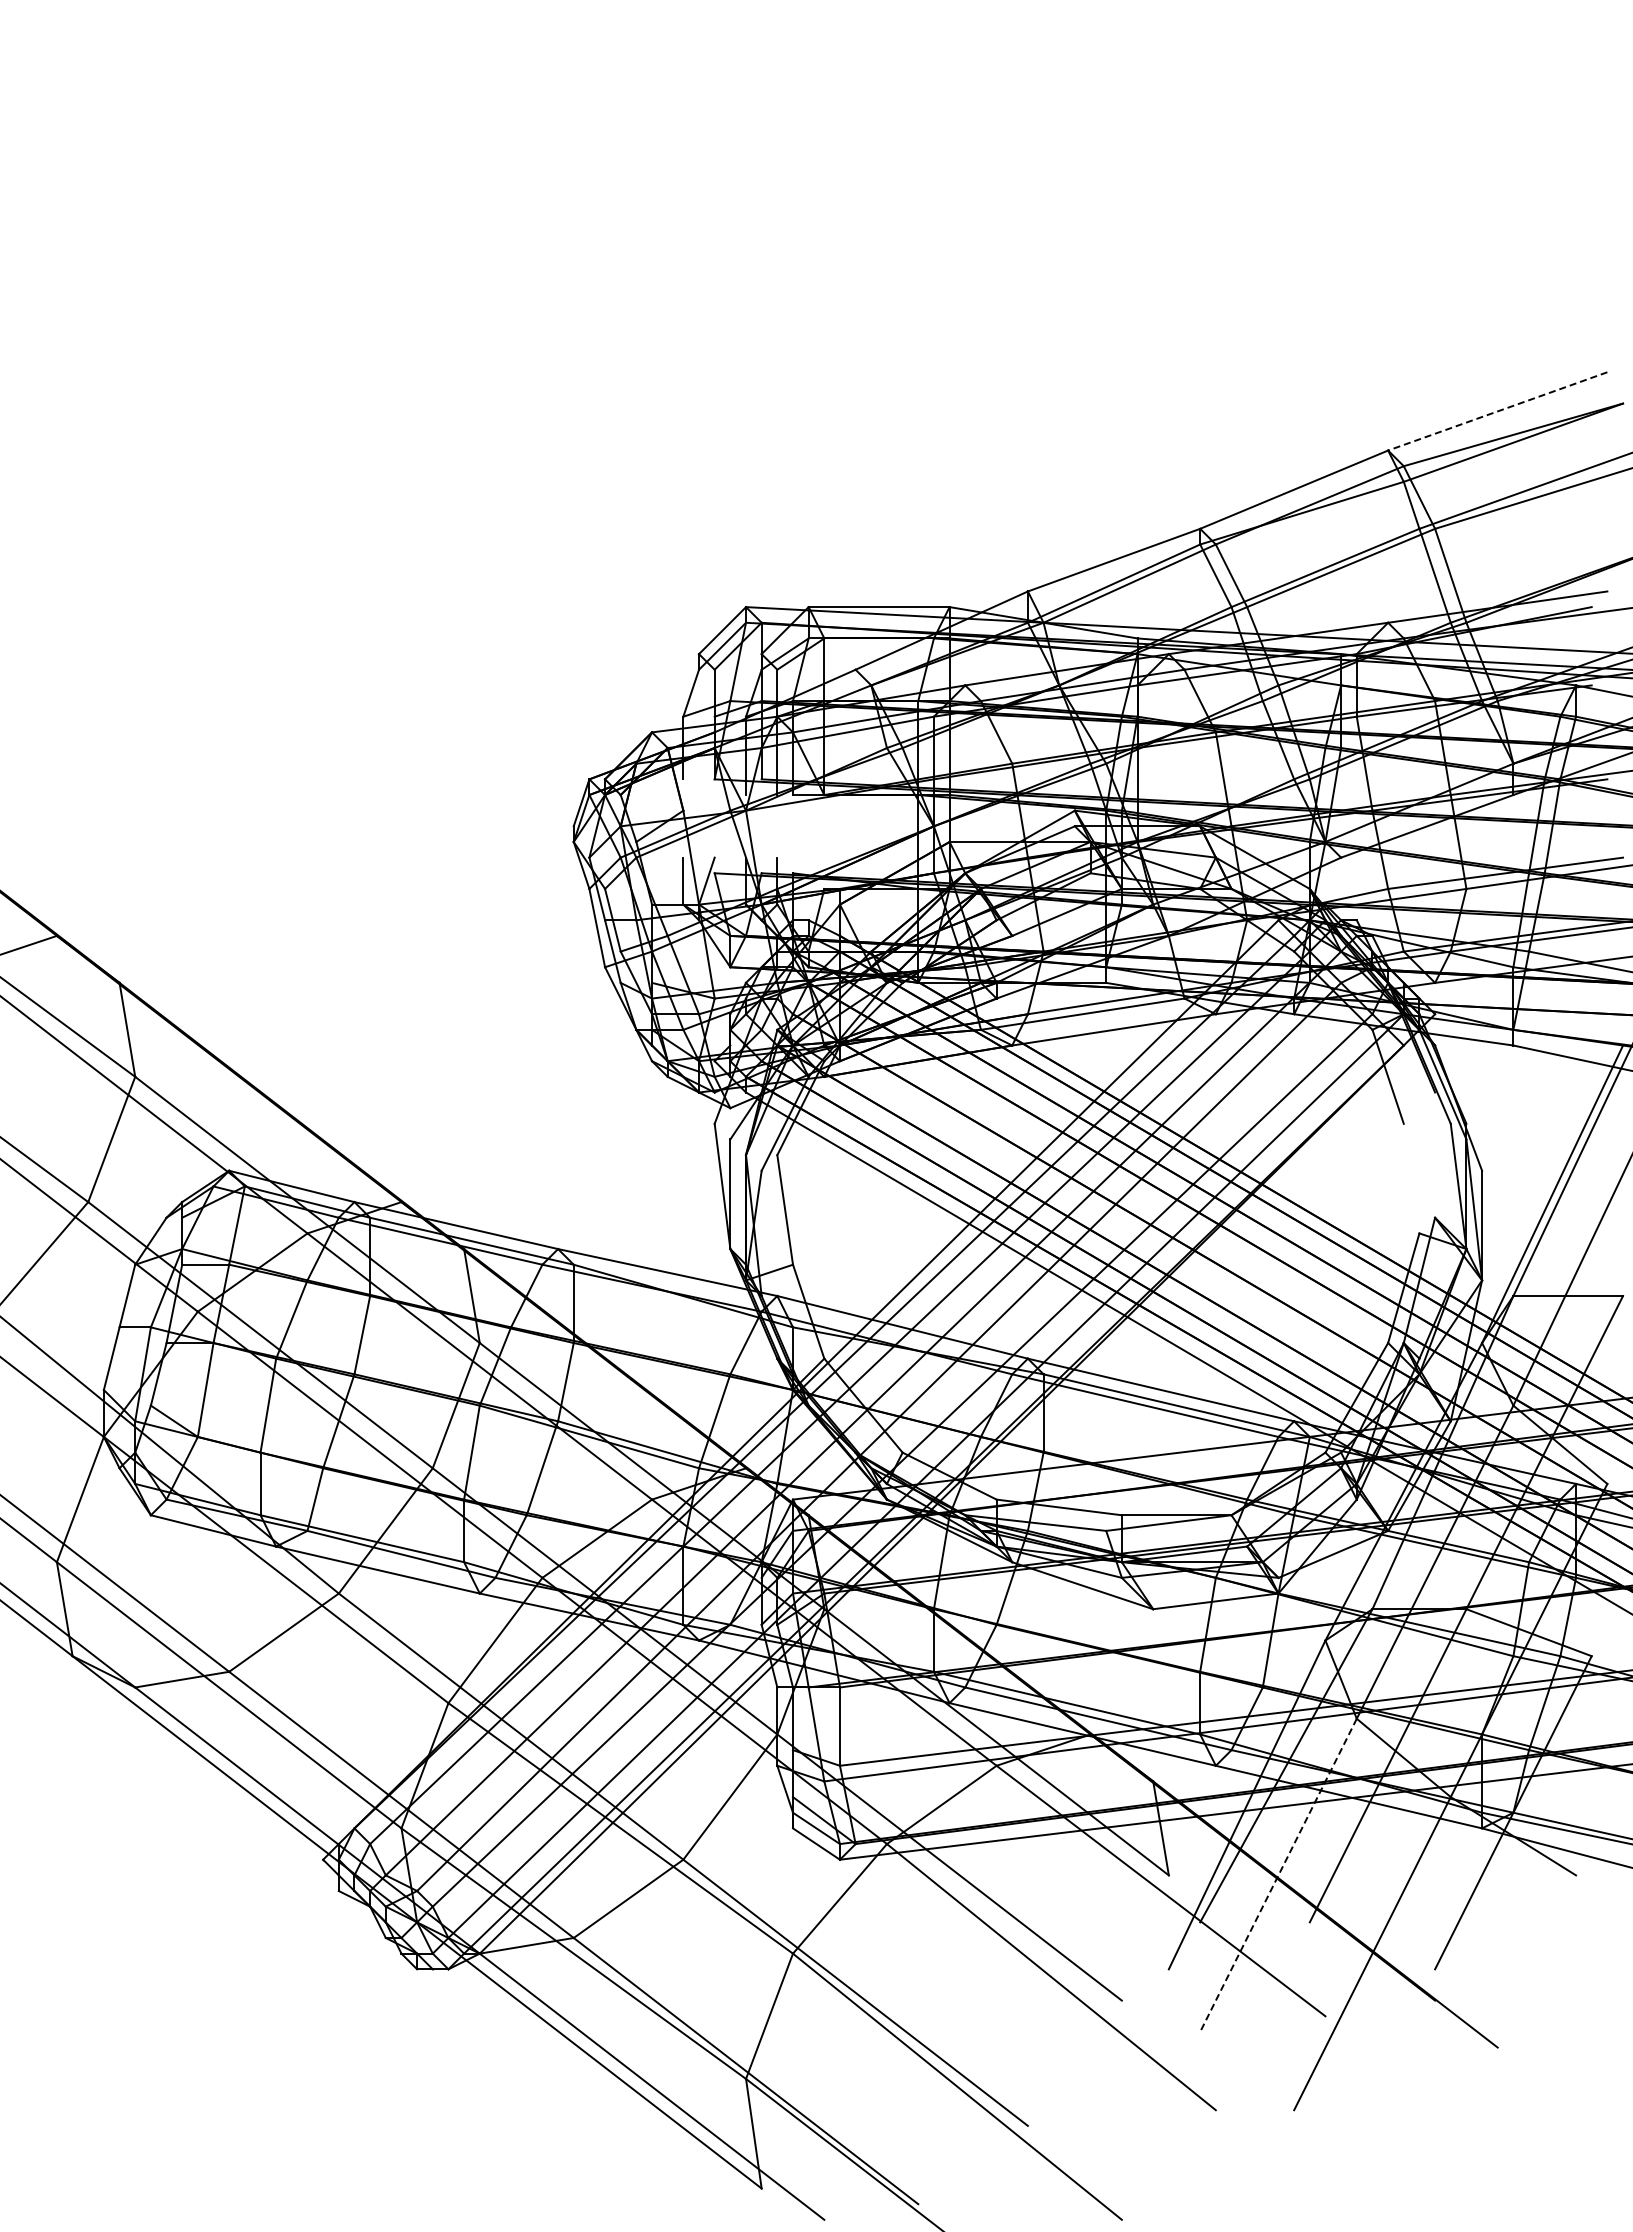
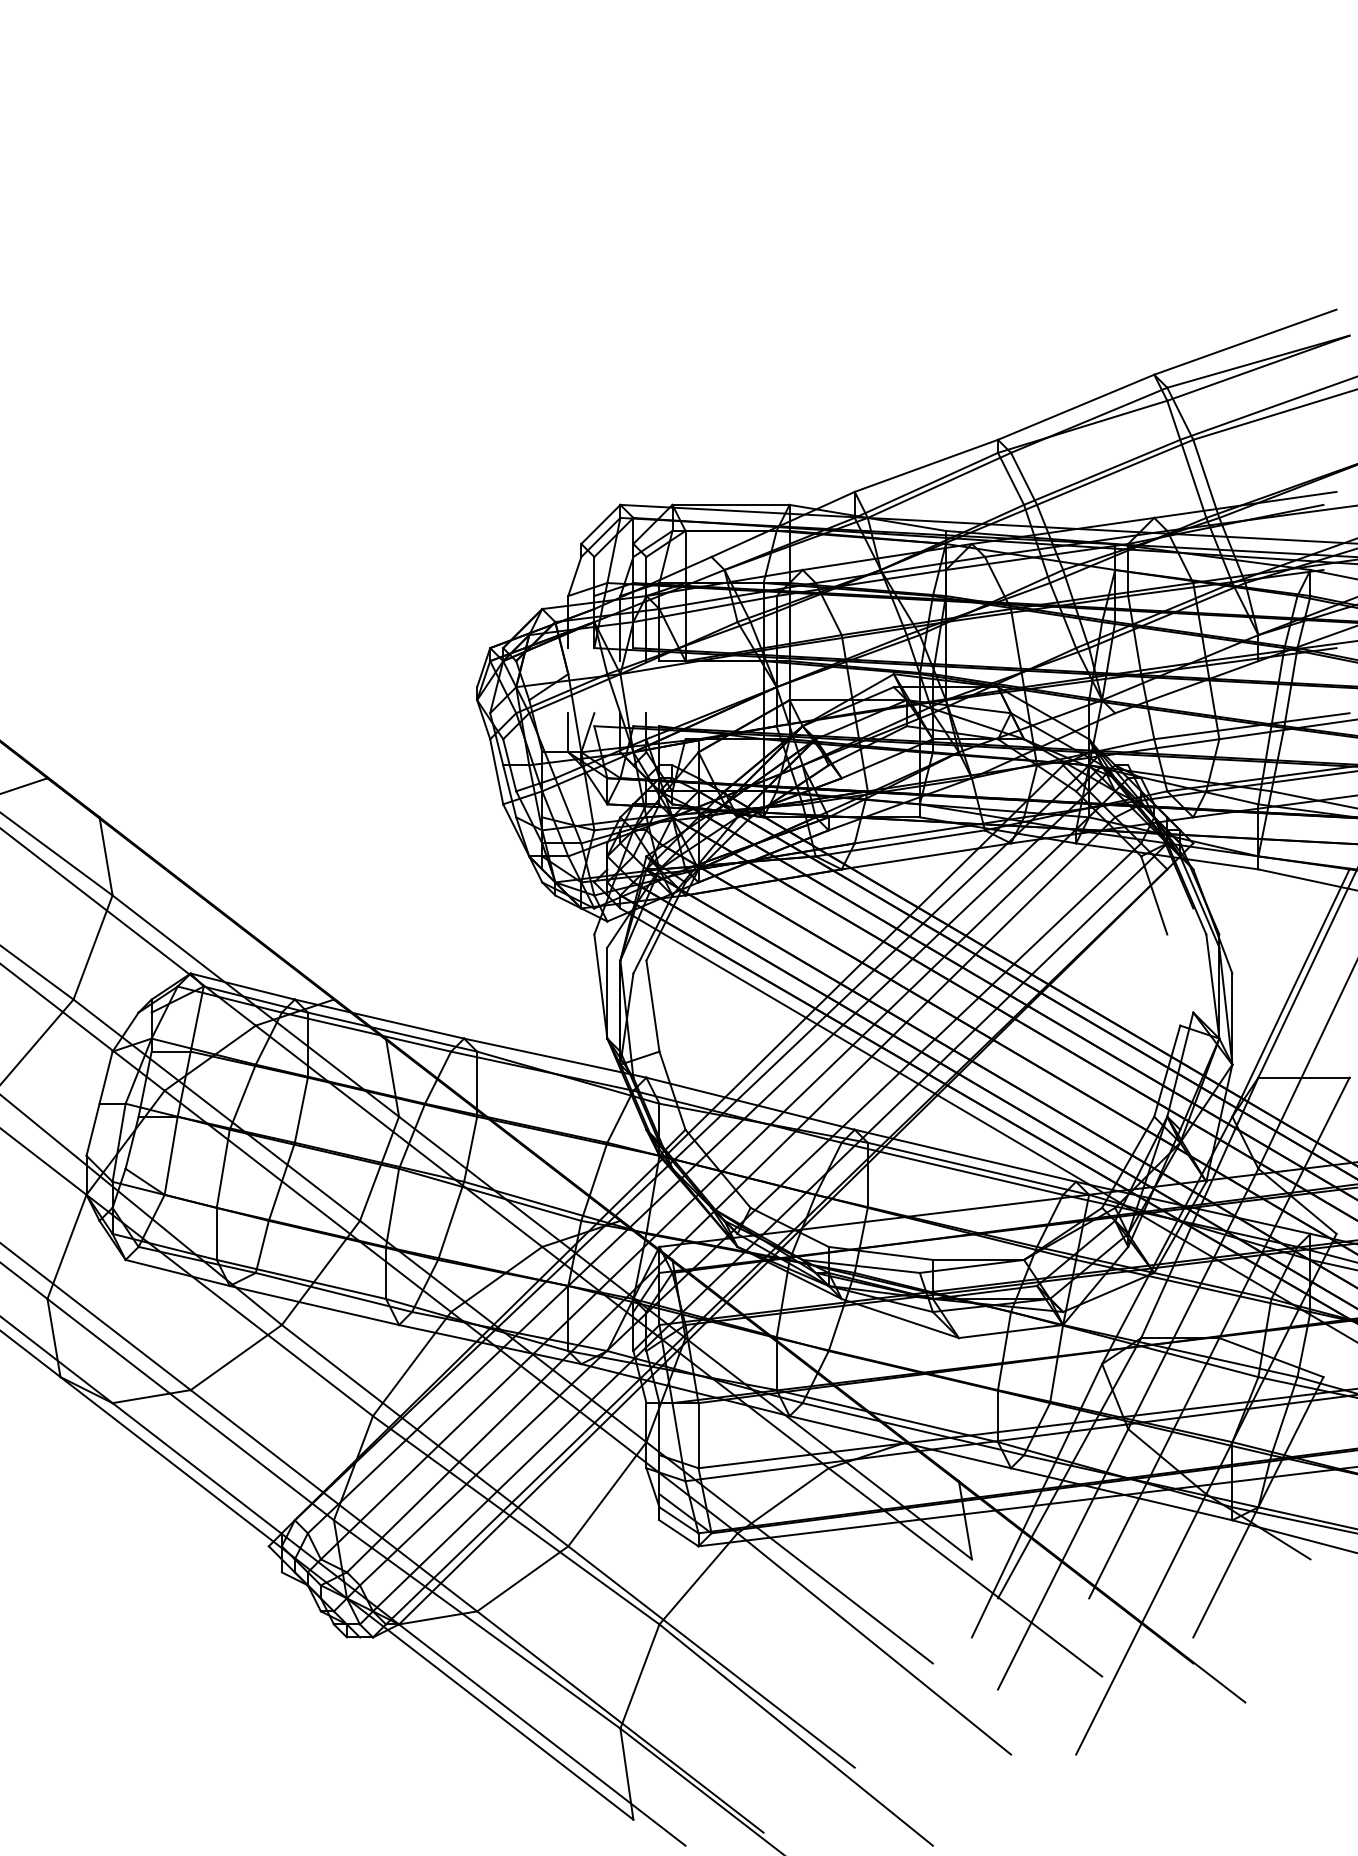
line: (1497, 411) -> (1245, 342), dashed -> solid
line: (1278, 1875) -> (1063, 1559), dashed -> solid

